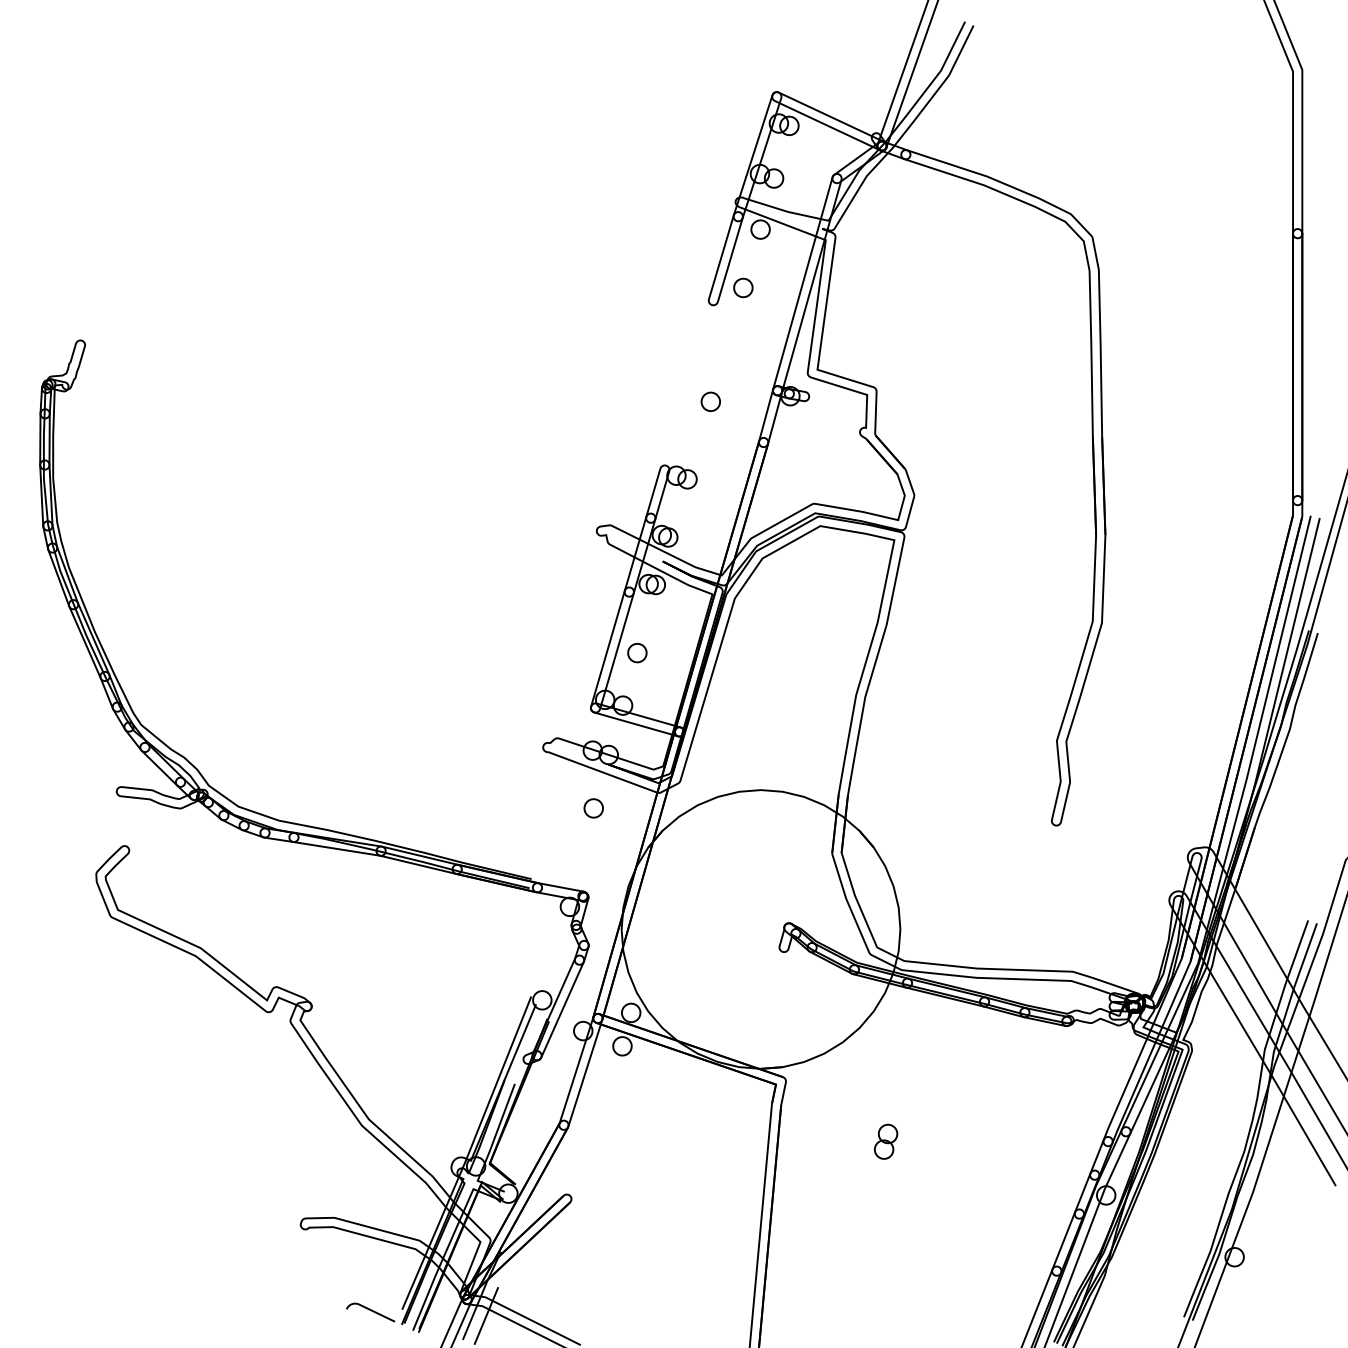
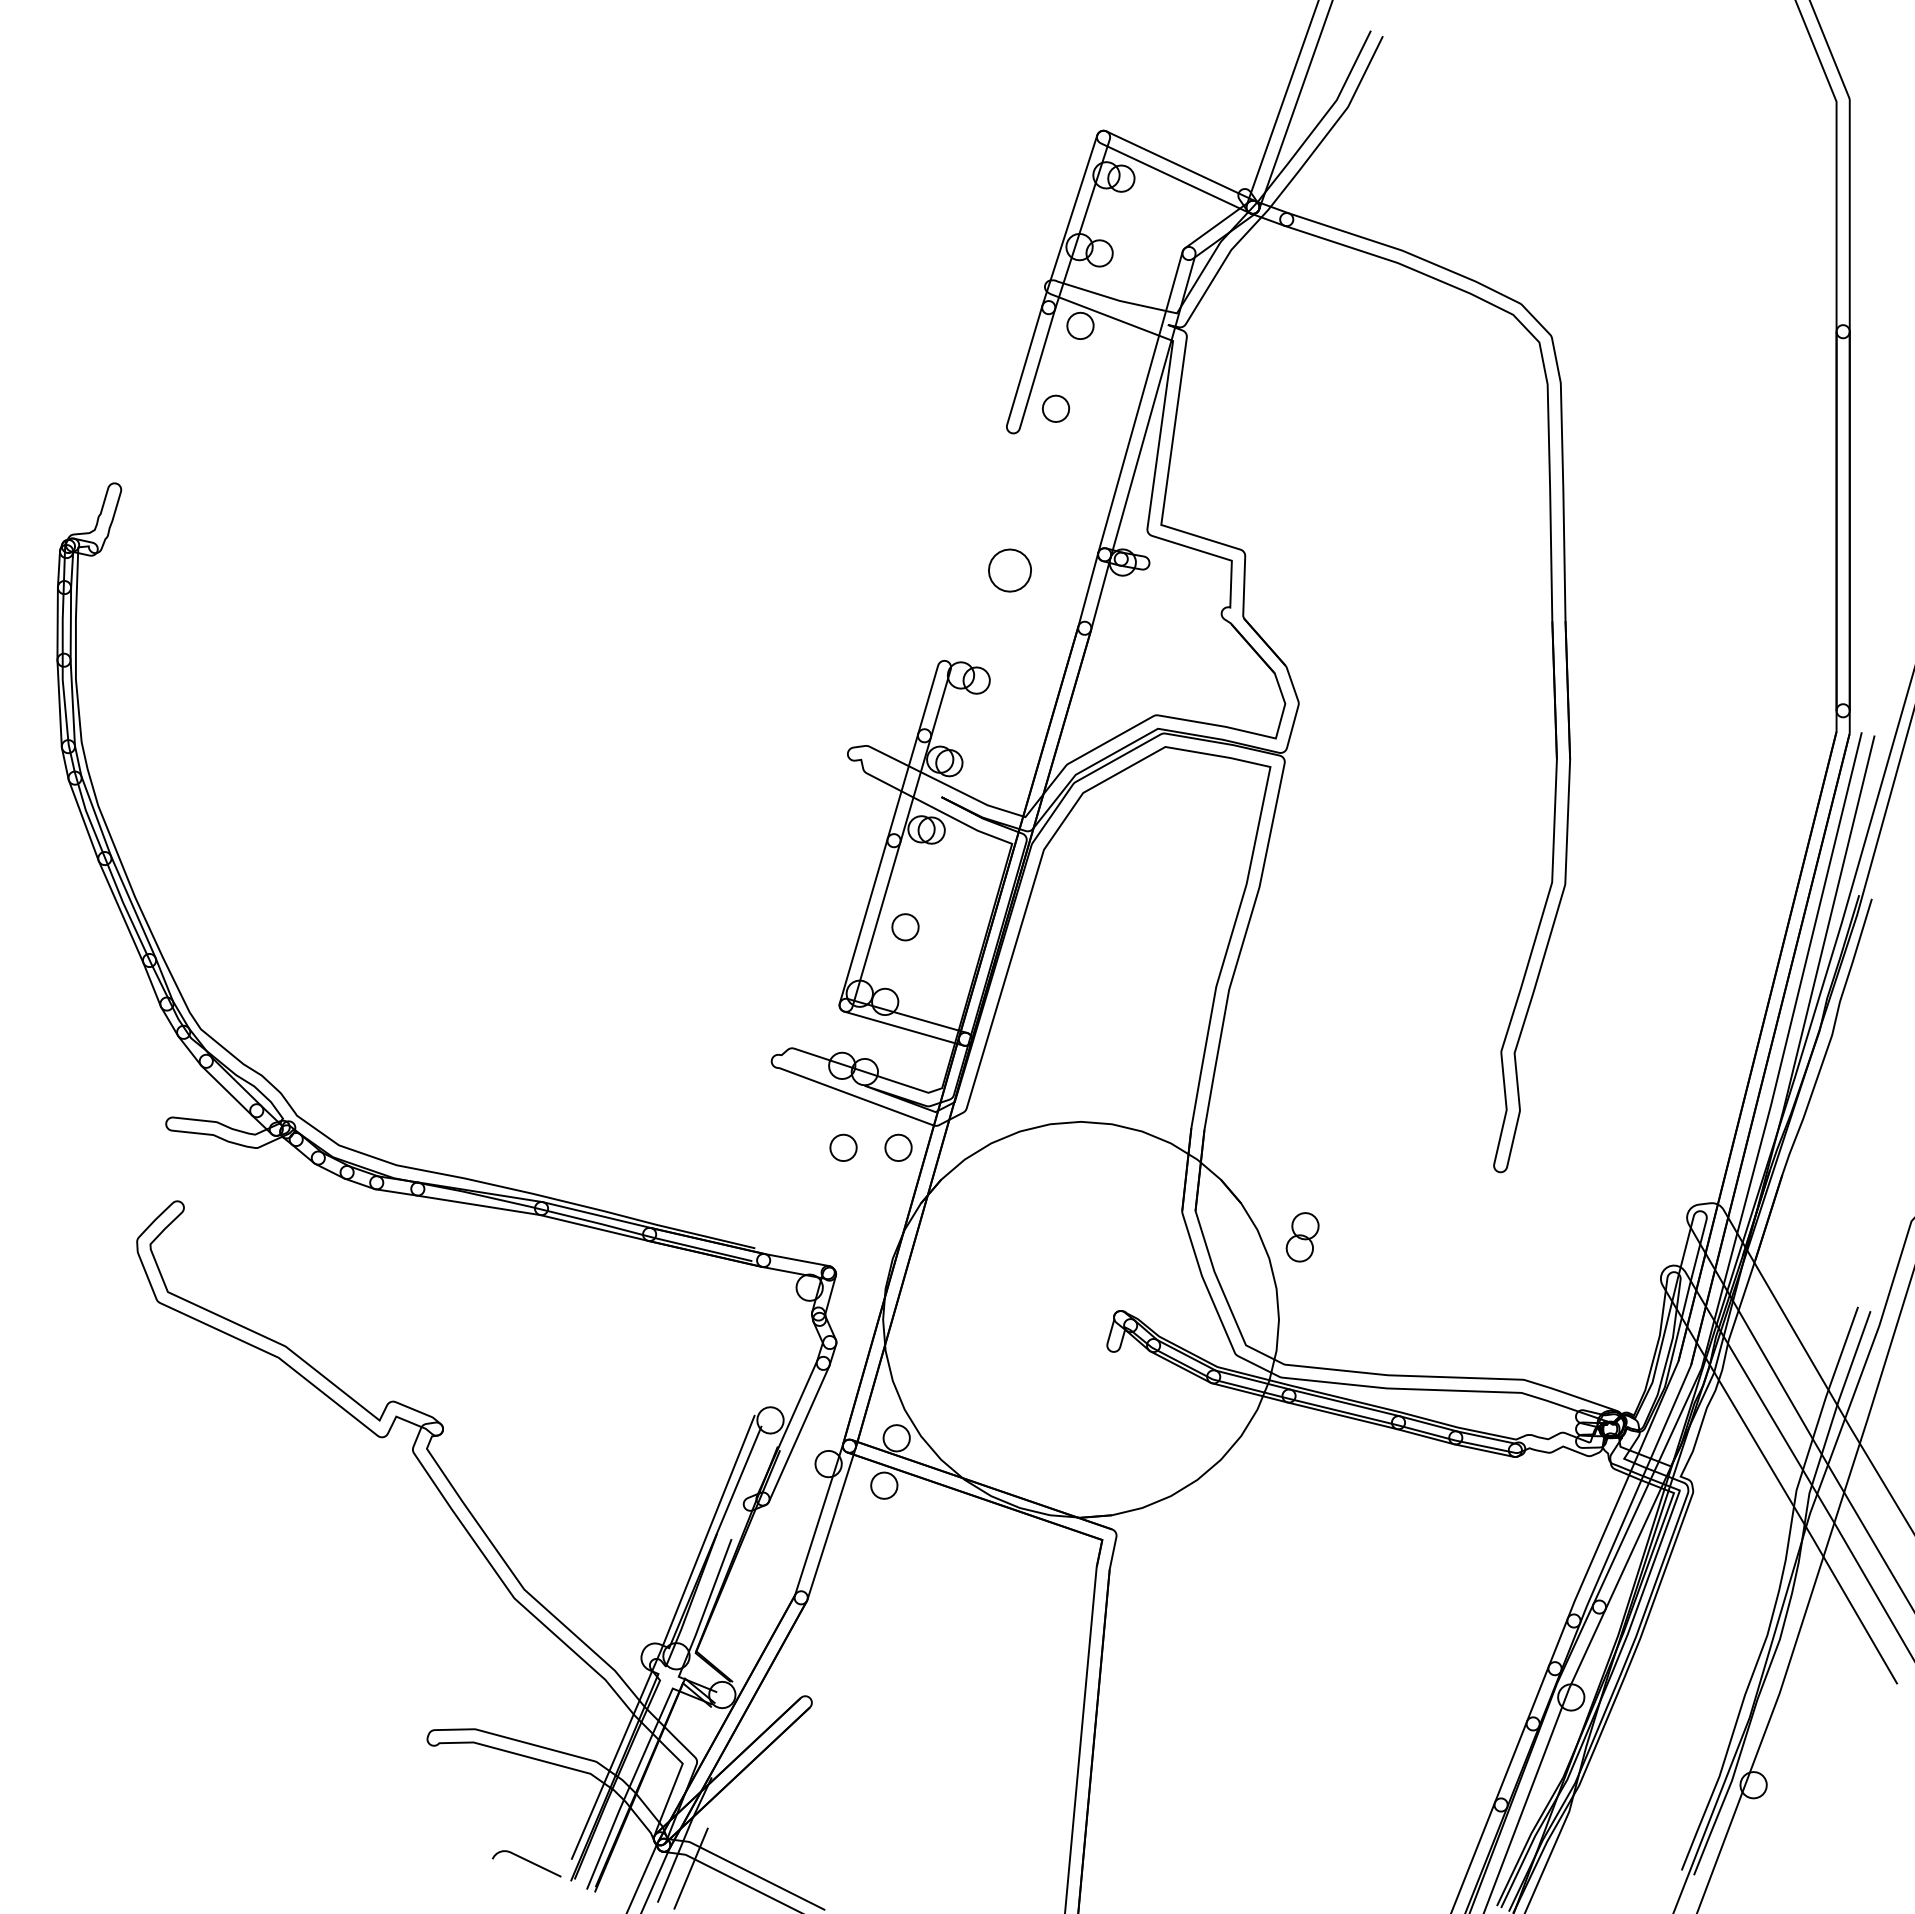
part: (710, 401) -> (1009, 570), size x1.6
part: (632, 808) -> (898, 1147), added
part: (885, 1141) -> (1302, 1237), moved

